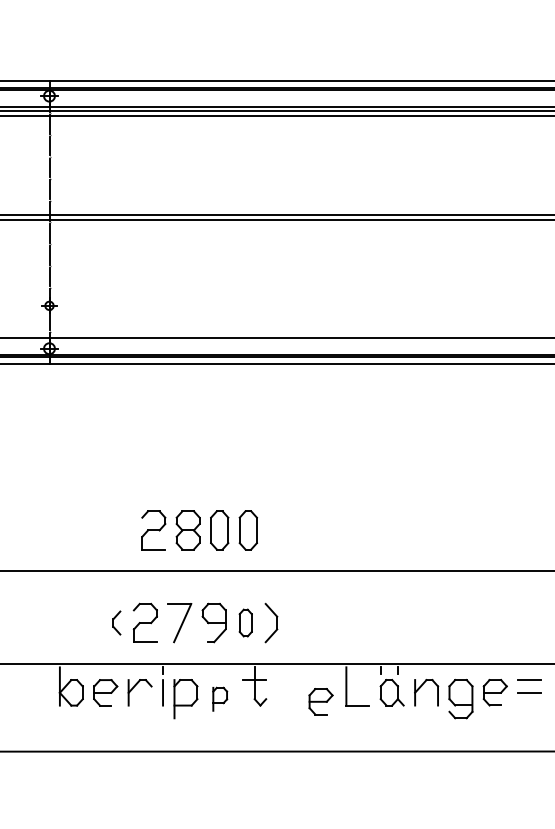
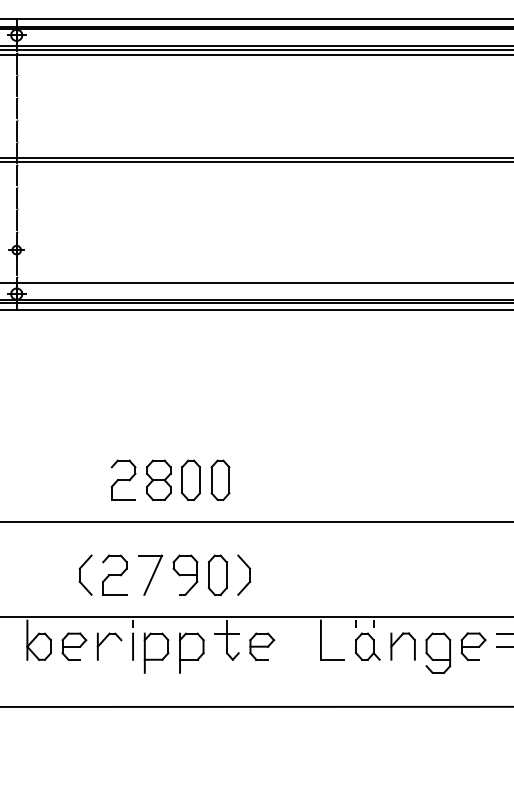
part: (116, 622) -> (85, 574), size x1.67
part: (245, 622) -> (217, 574), size x1.43
part: (219, 699) -> (190, 653), size x1.67
part: (320, 701) -> (261, 646), moved

